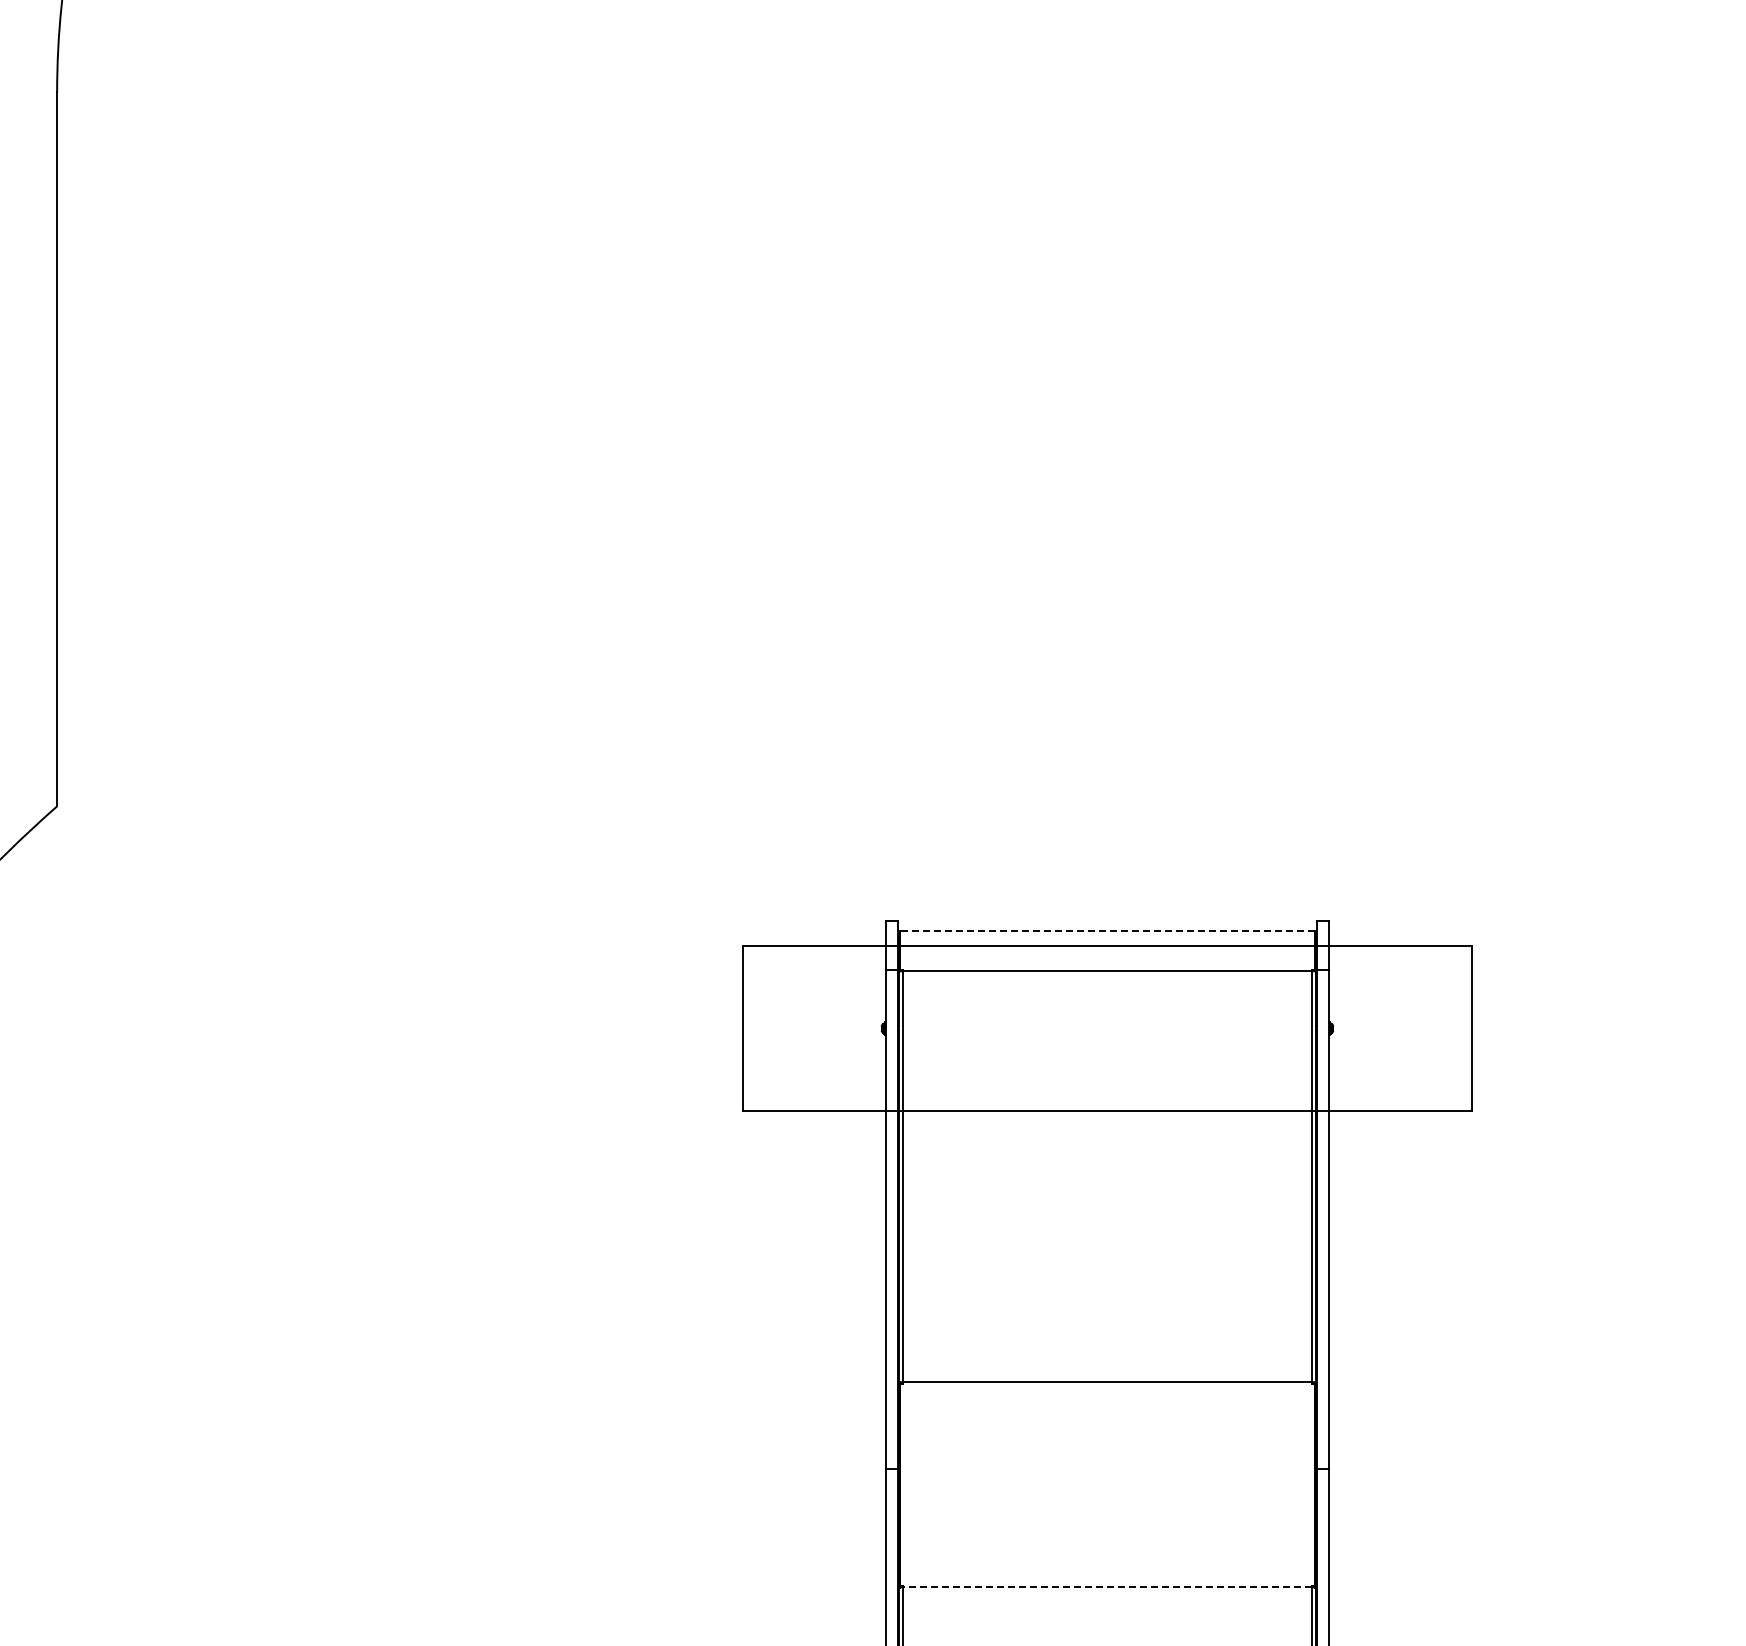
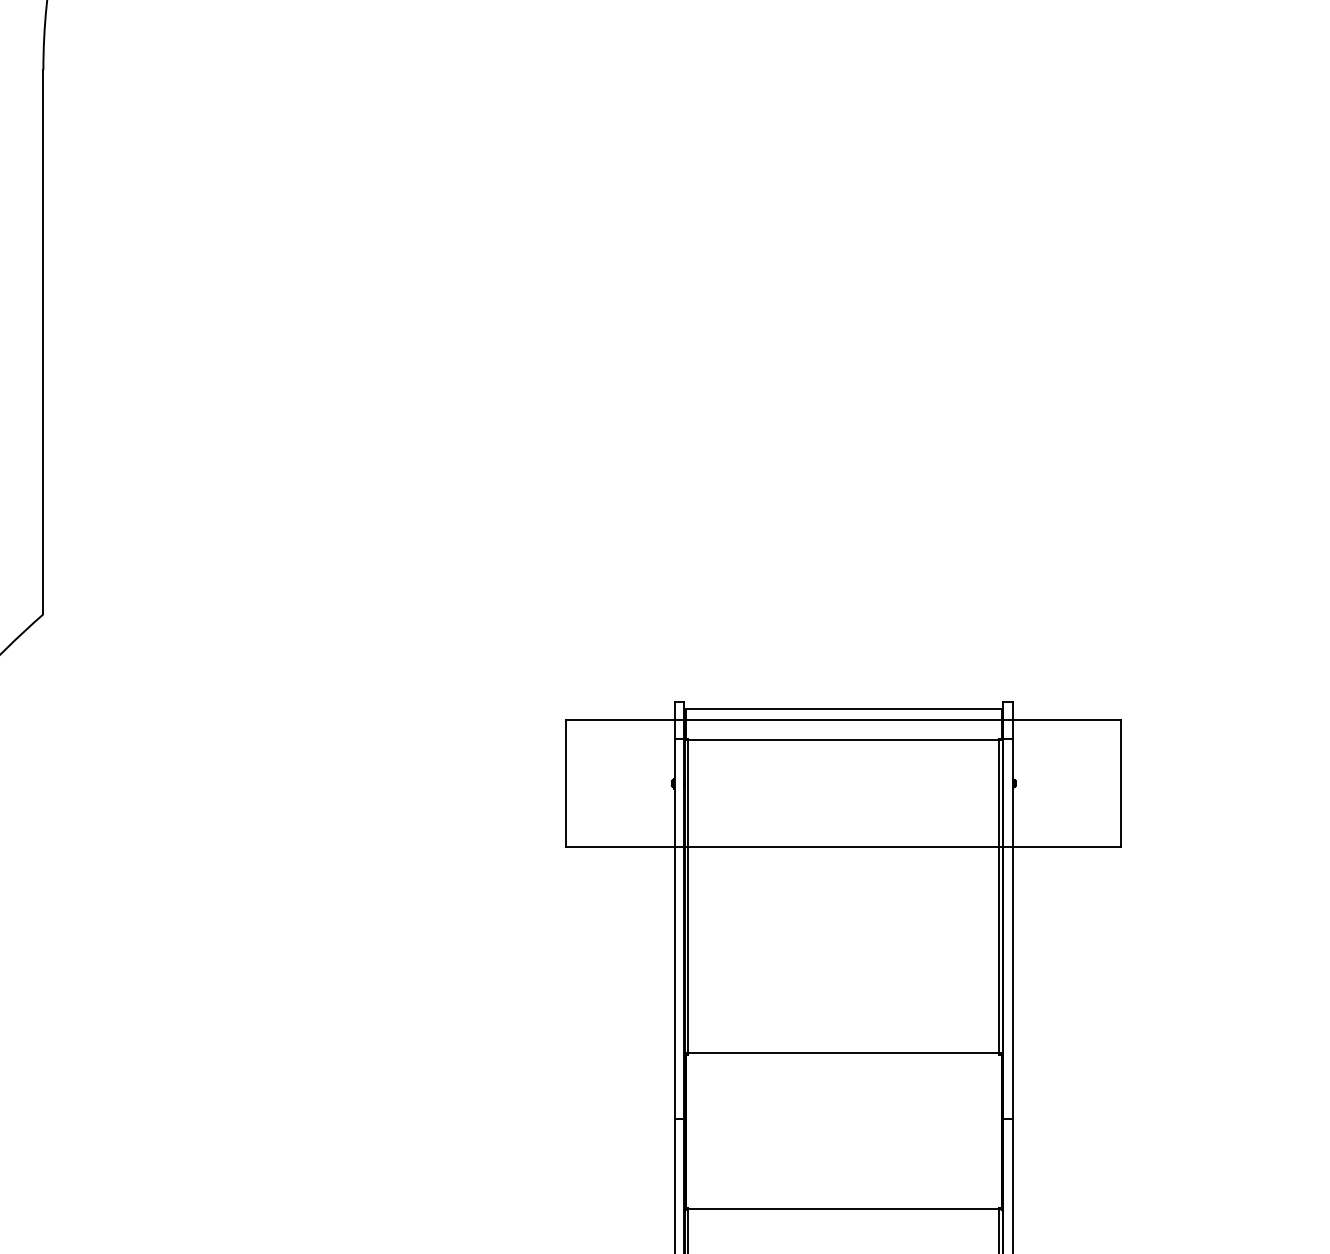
line: (1106, 931) -> (842, 709), dashed -> solid
line: (1106, 1587) -> (842, 1209), dashed -> solid

